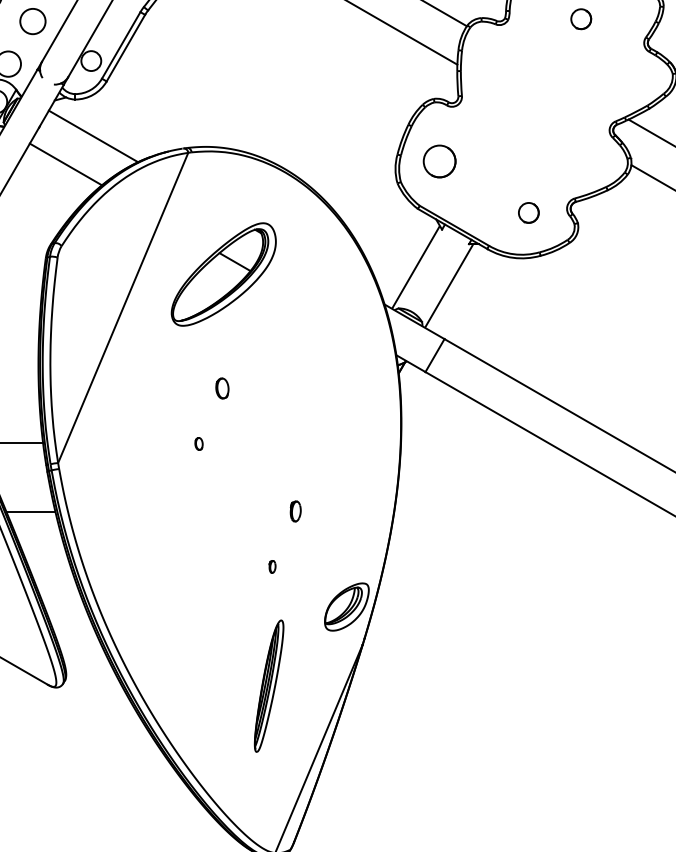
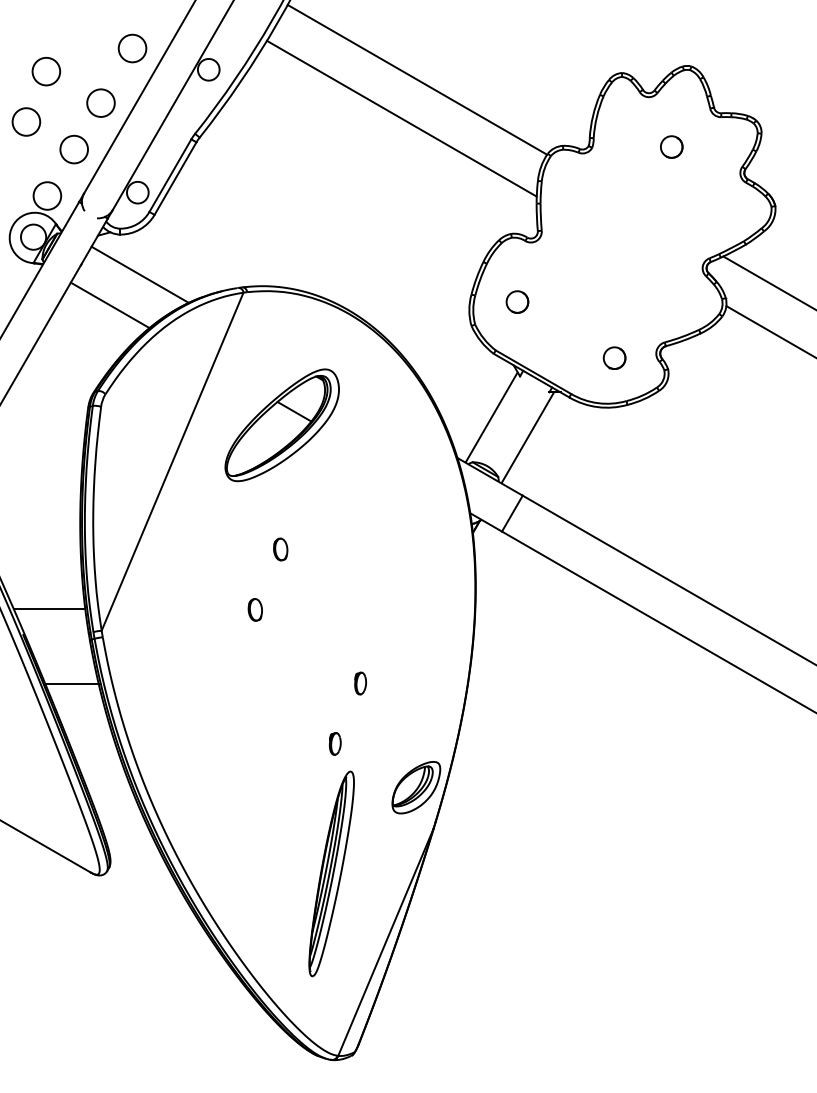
part: (439, 160) -> (517, 301), size x0.62
part: (198, 443) -> (254, 609), size x1.67
part: (272, 566) -> (335, 743), size x1.67
part: (269, 685) -> (331, 873), size x1.43

